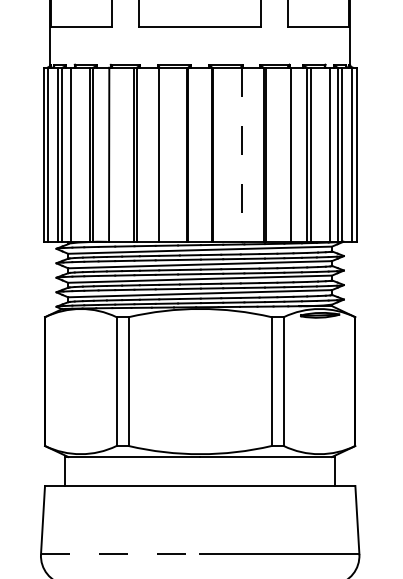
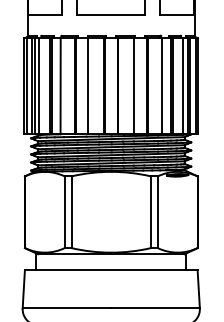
line: (241, 155) -> (134, 86), dashed -> solid
line: (121, 554) -> (67, 308), dashed -> solid

